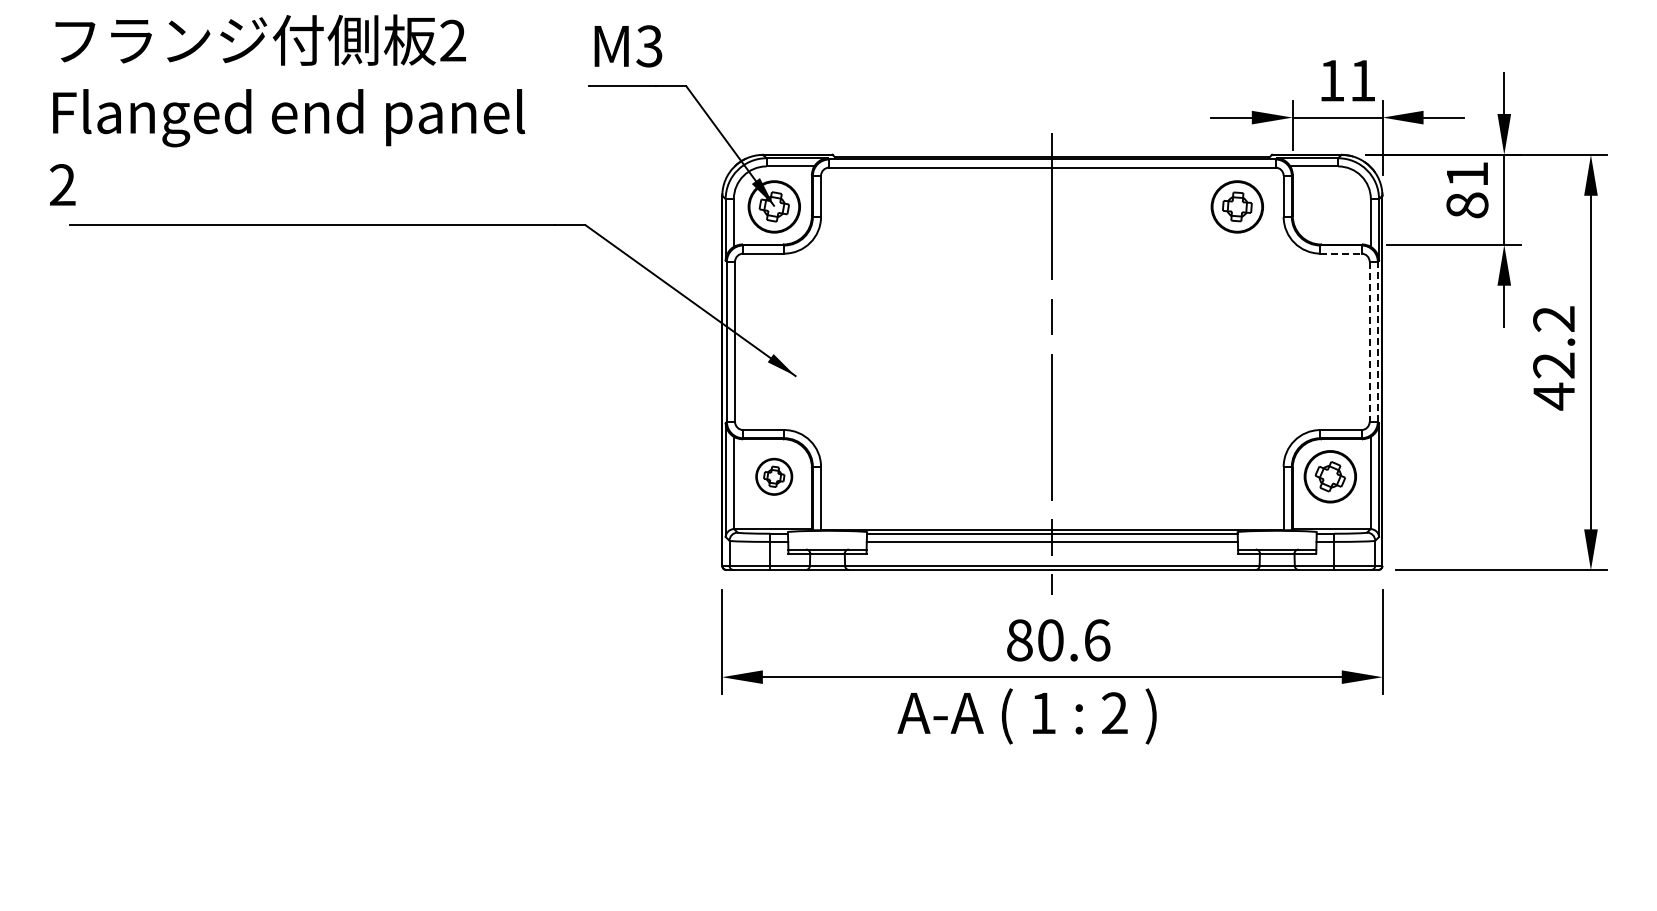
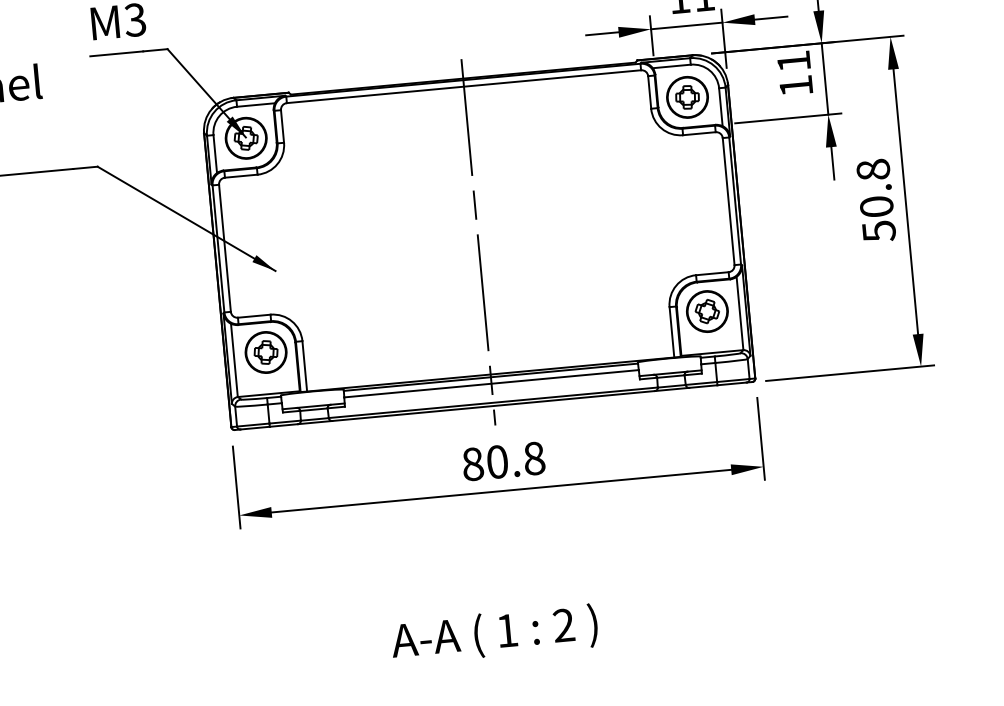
text: (1467, 205) -> (796, 86), 81 -> 11
part: (1236, 206) -> (686, 97), moved
line: (1340, 253) -> (699, 133), dashed -> solid
line: (1377, 341) -> (734, 200), dashed -> solid
line: (1369, 342) -> (728, 202), dashed -> solid
text: (1554, 358) -> (876, 201), 42.2 -> 50.8
part: (773, 476) -> (265, 352), size x1.43
text: (1097, 640) -> (534, 458), 80.6 -> 80.8
text: (1026, 716) -> (494, 634), moved

